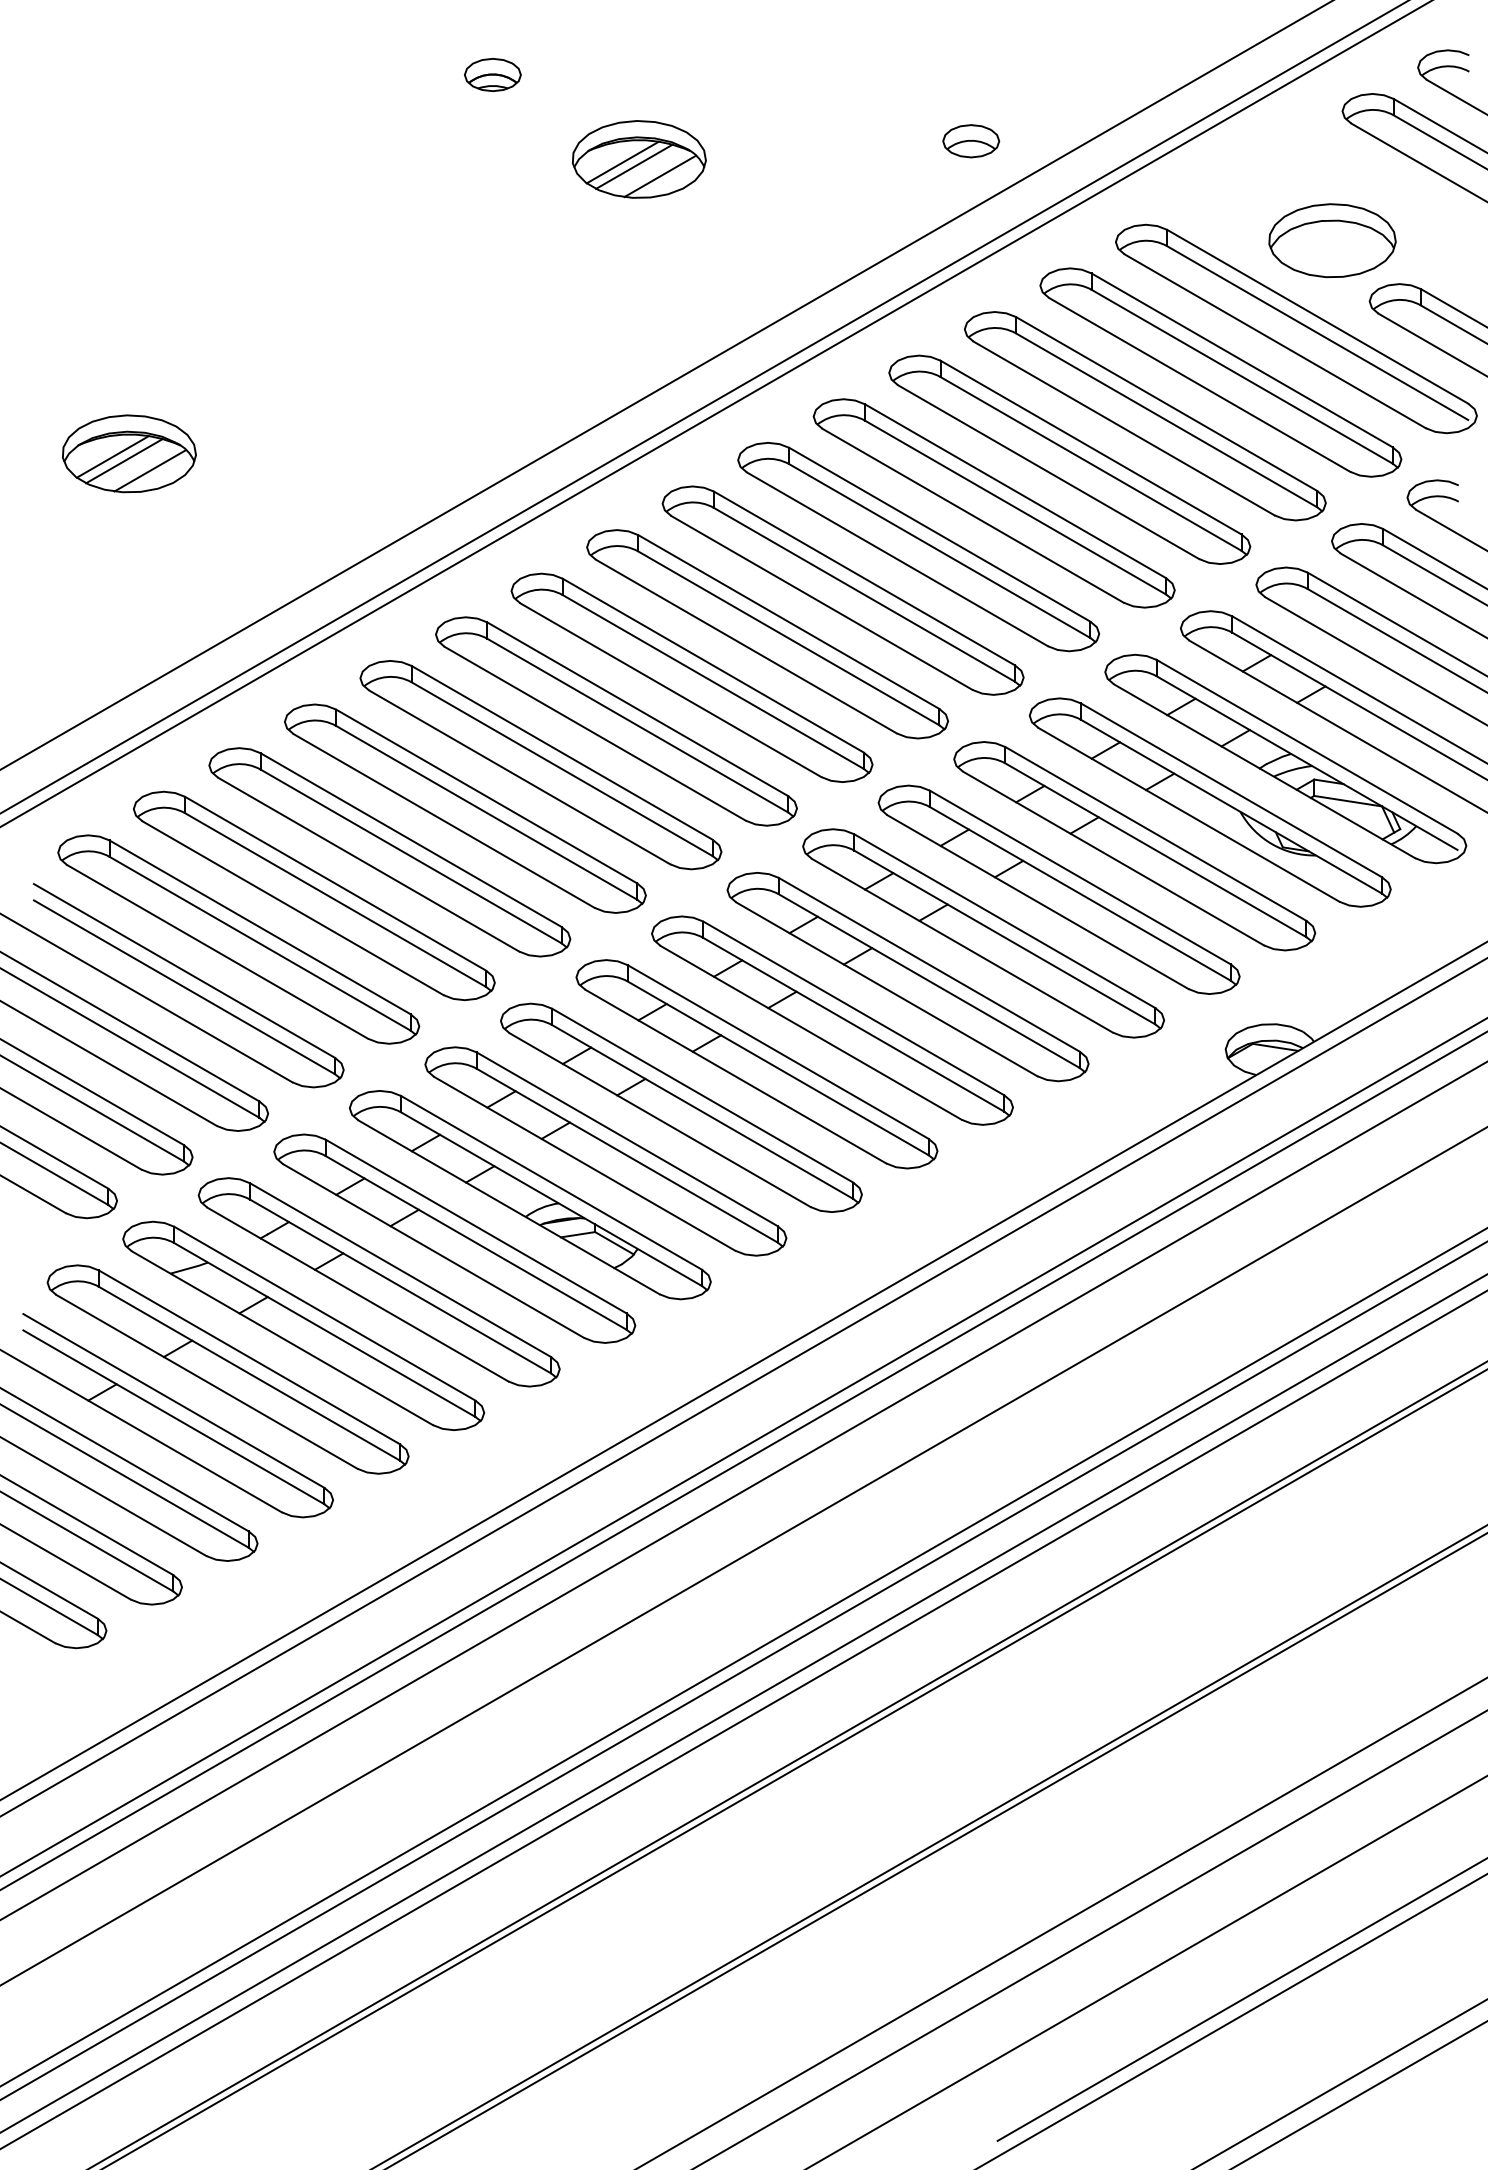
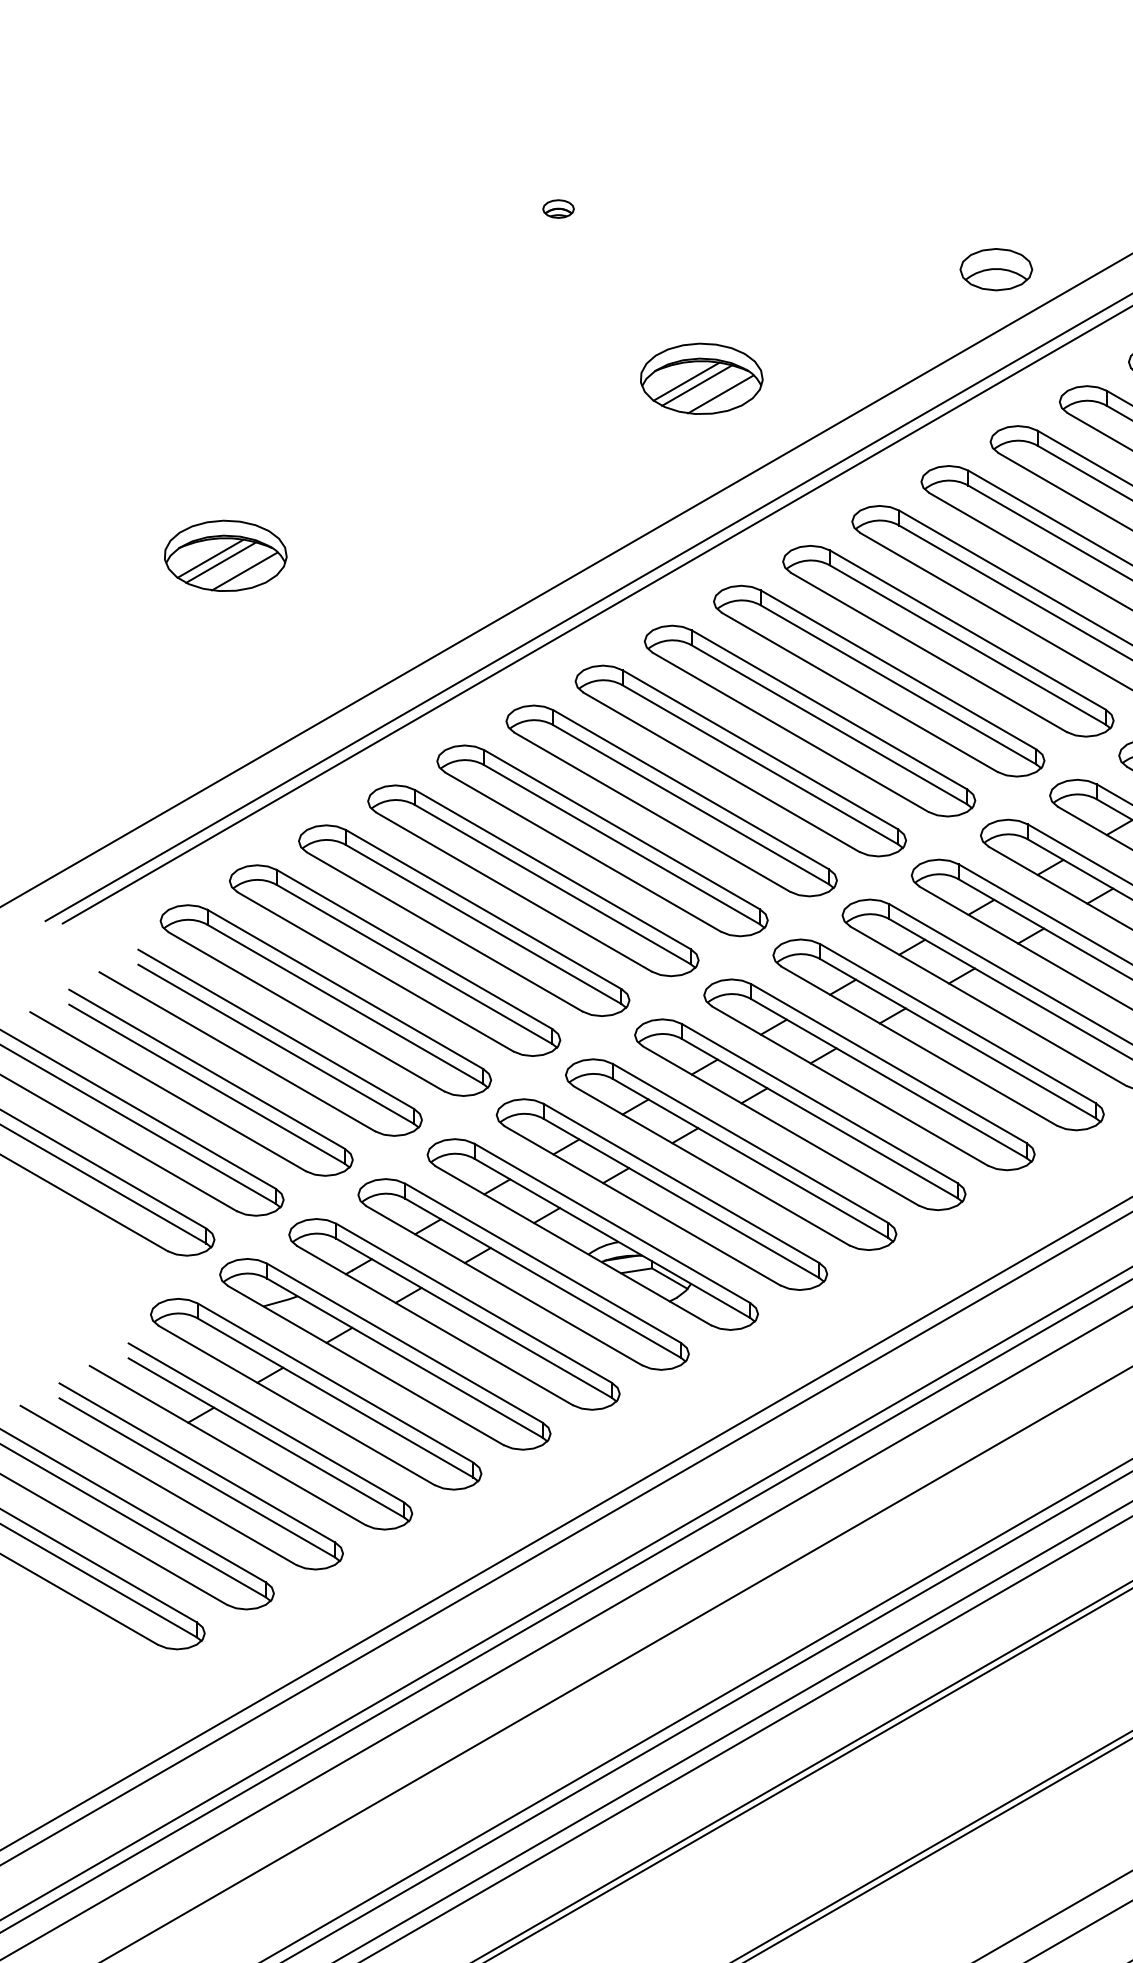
part: (492, 74) -> (558, 208), size x0.6
part: (971, 141) -> (996, 269), size x1.4
part: (639, 159) -> (701, 378), moved

